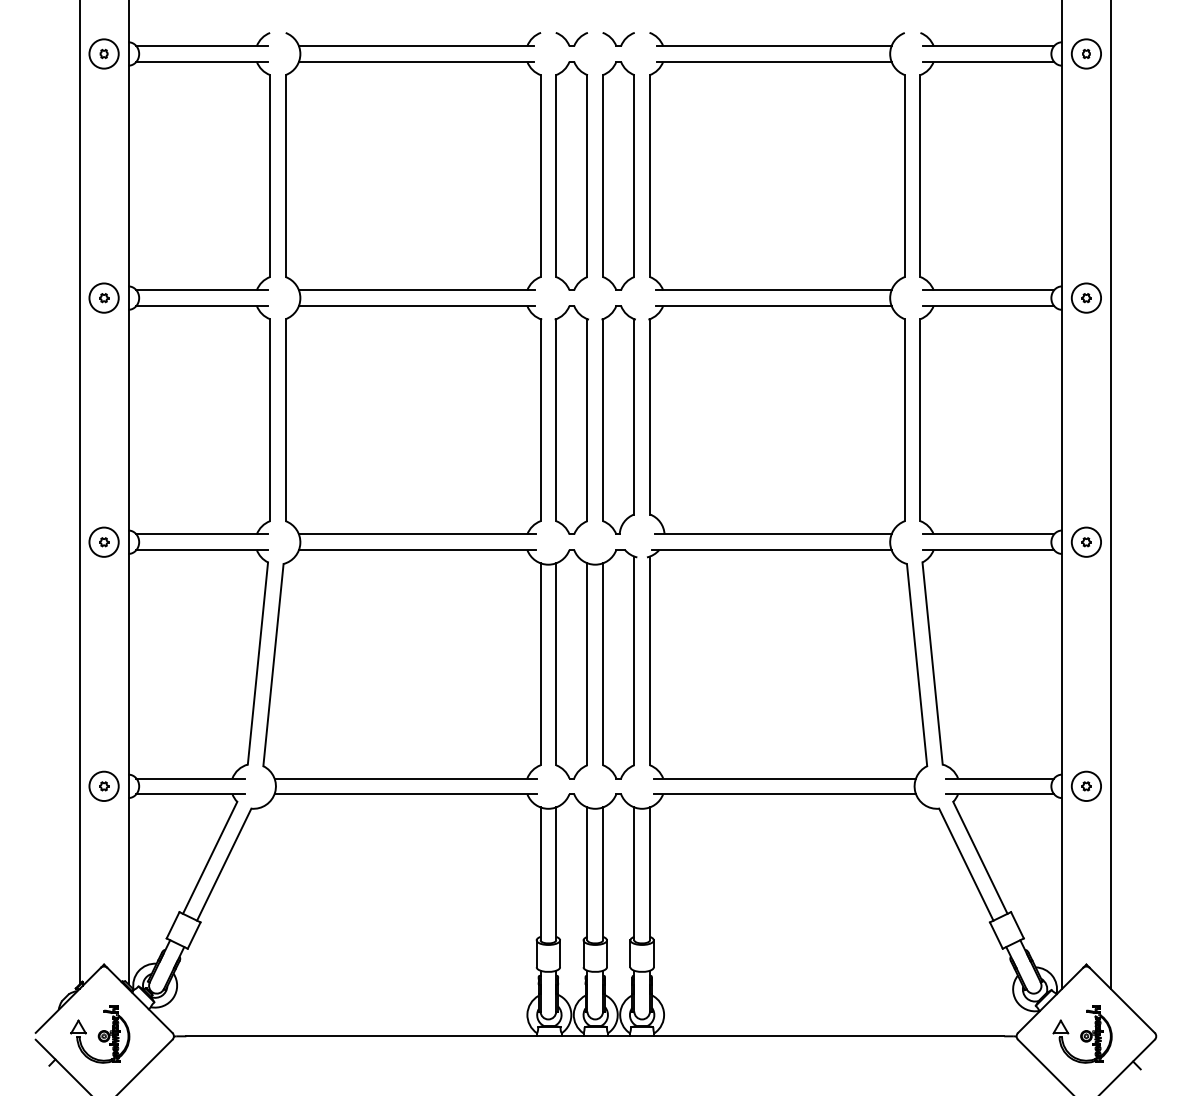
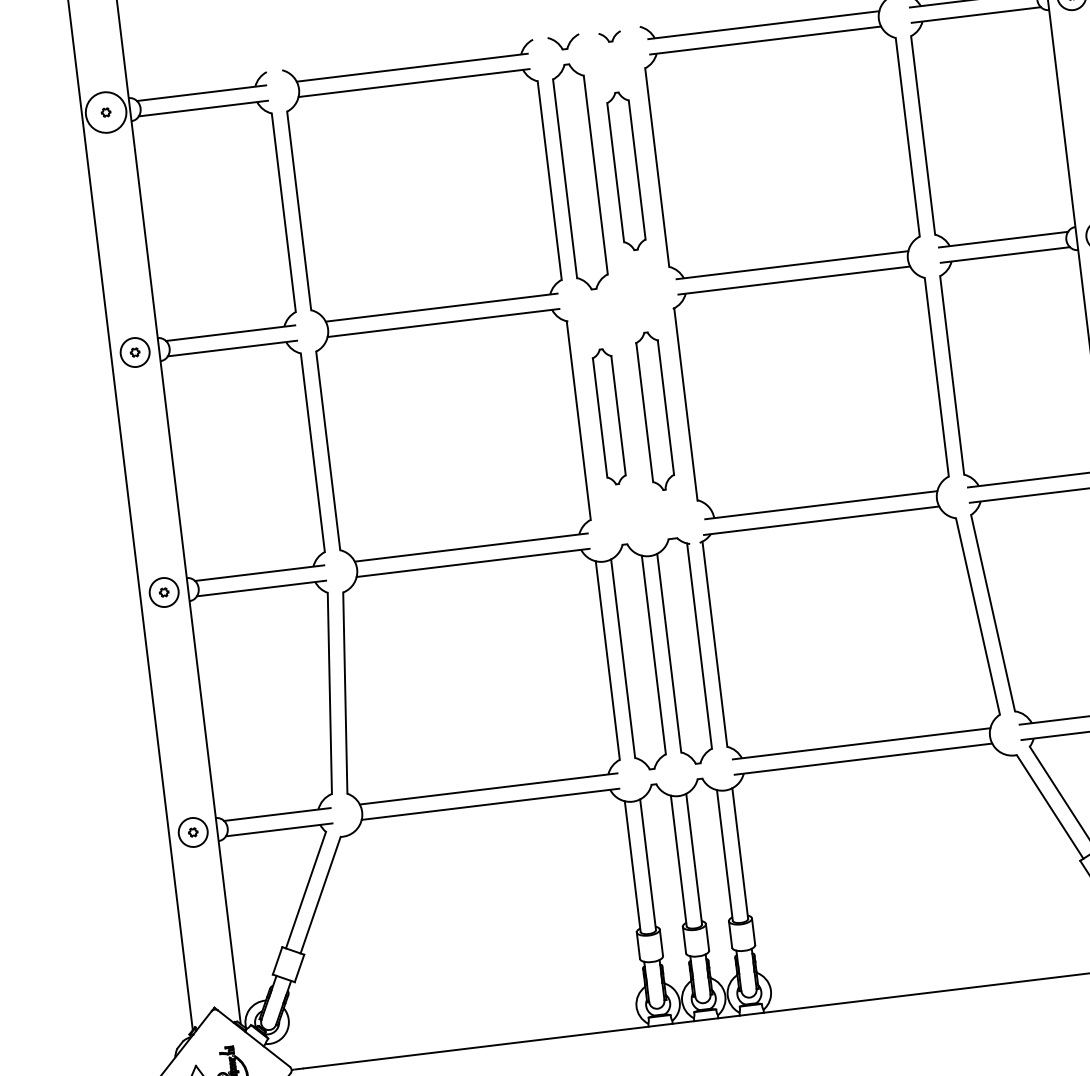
part: (618, 39) -> (610, 37), size x0.7
circle: (103, 53) -> (105, 112), size x1.4
part: (618, 175) -> (626, 170), size x0.7
part: (571, 419) -> (609, 416), size x0.6
part: (618, 419) -> (655, 410), size x0.7

